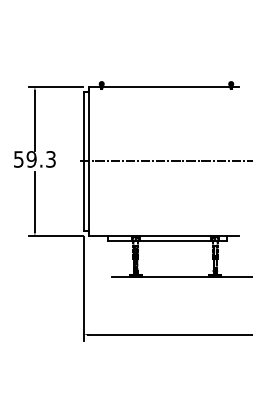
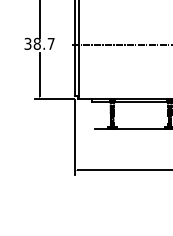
text: (34, 159) -> (39, 43), 59.3 -> 38.7

